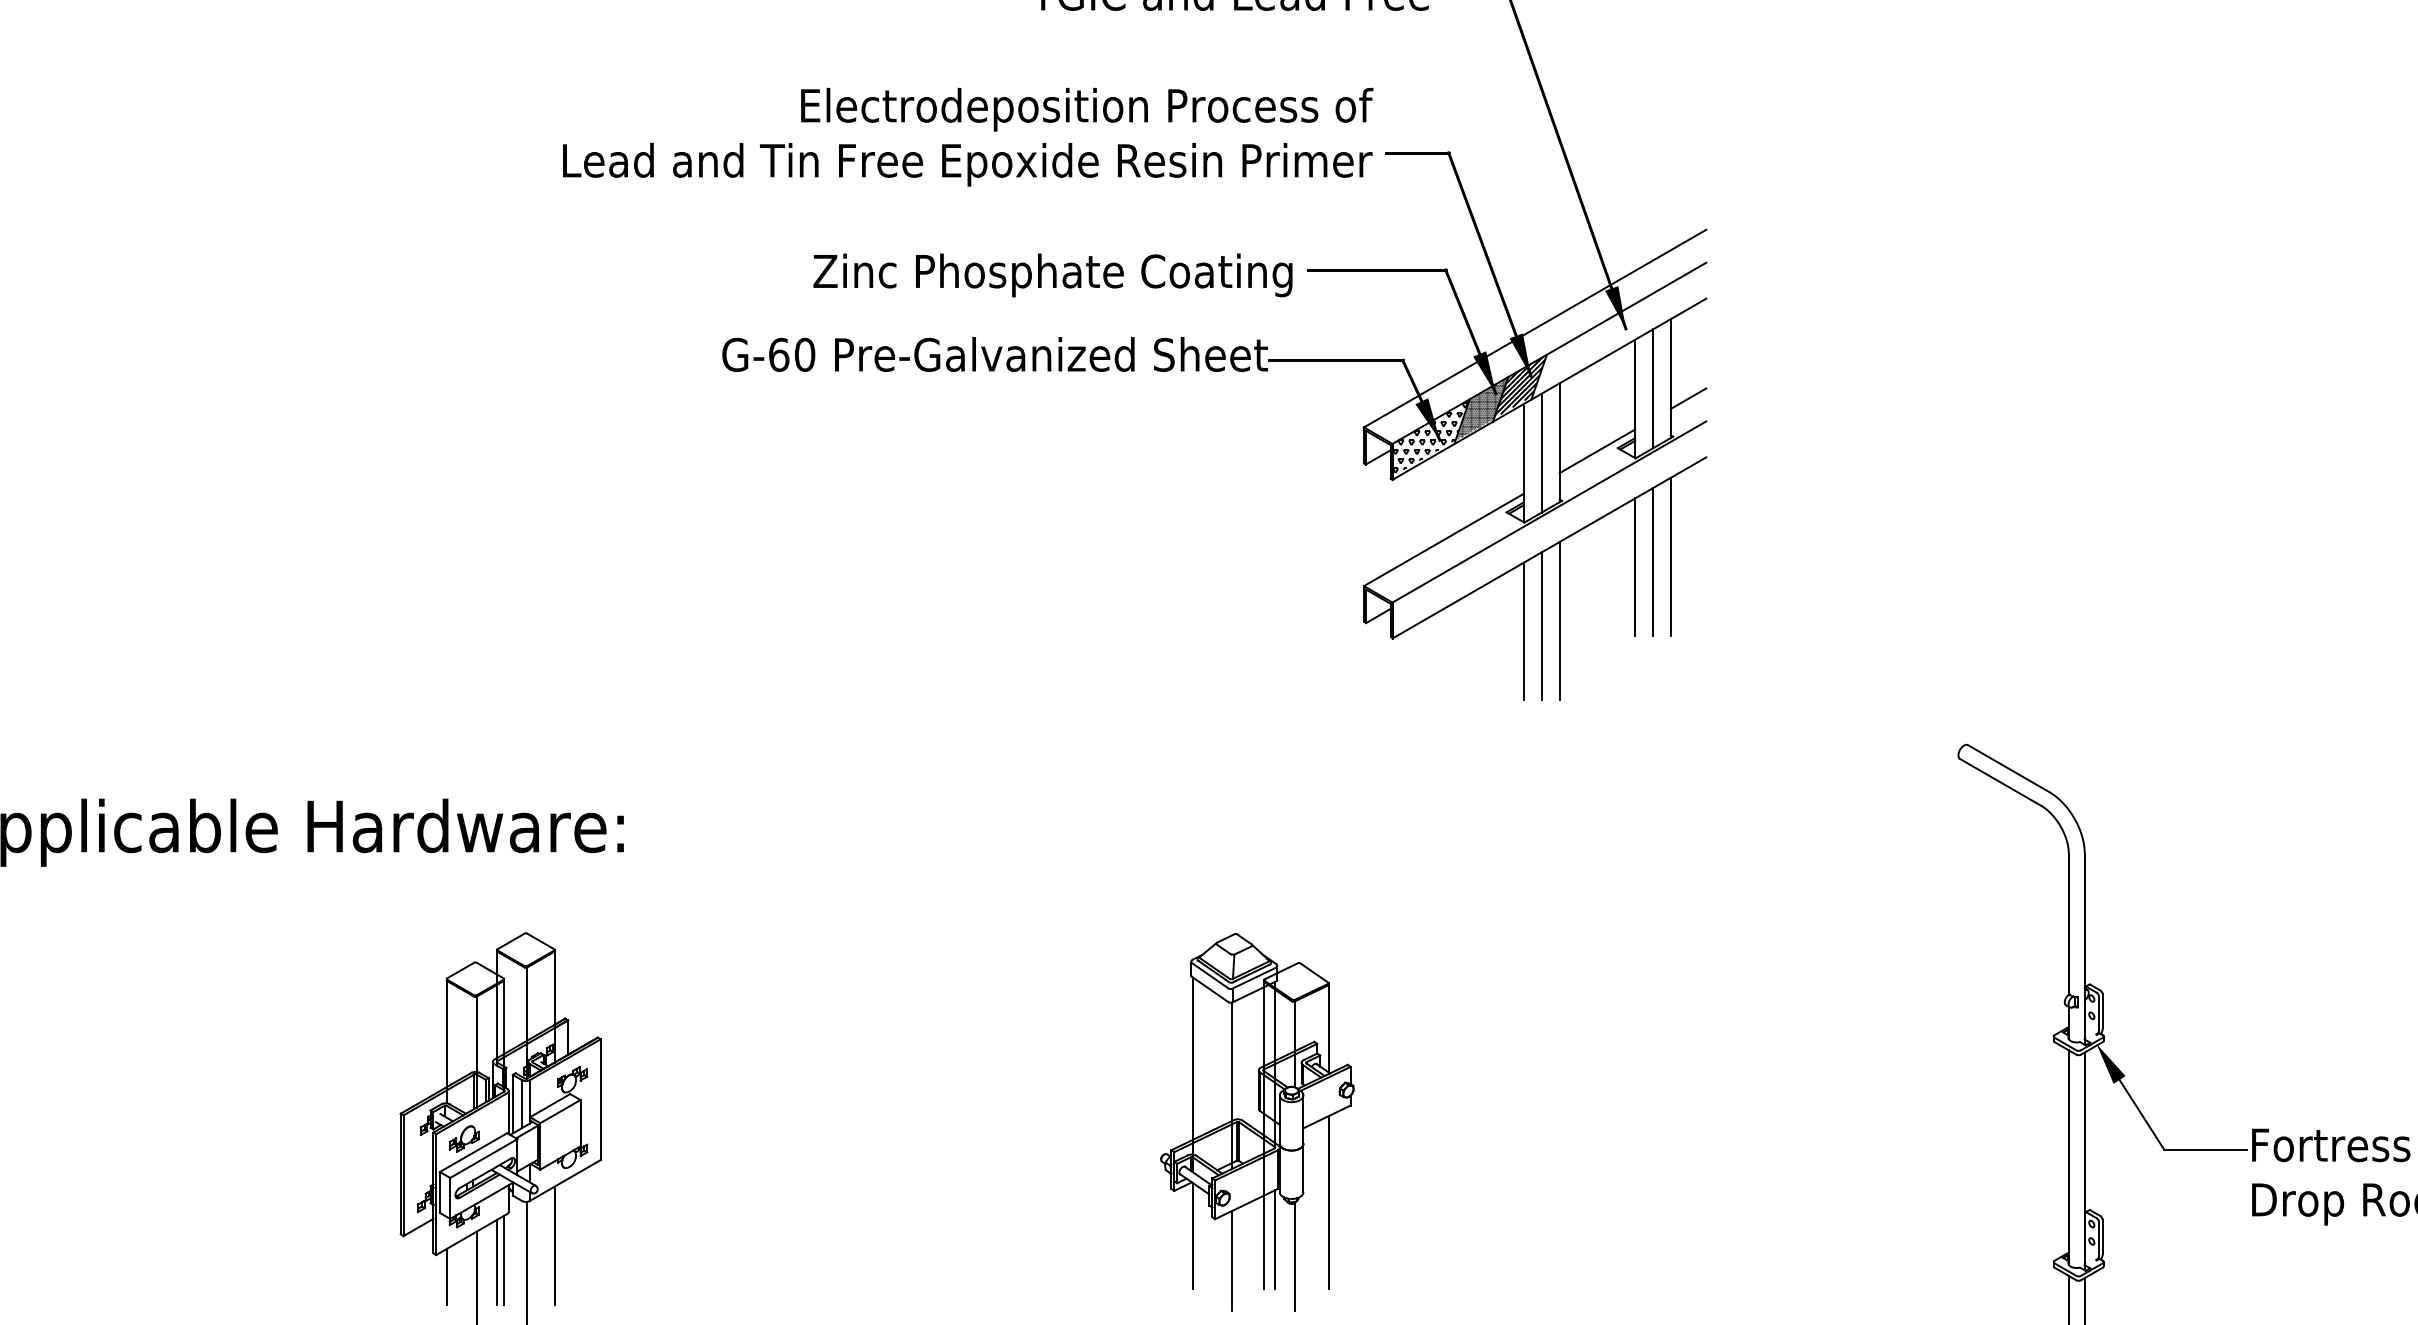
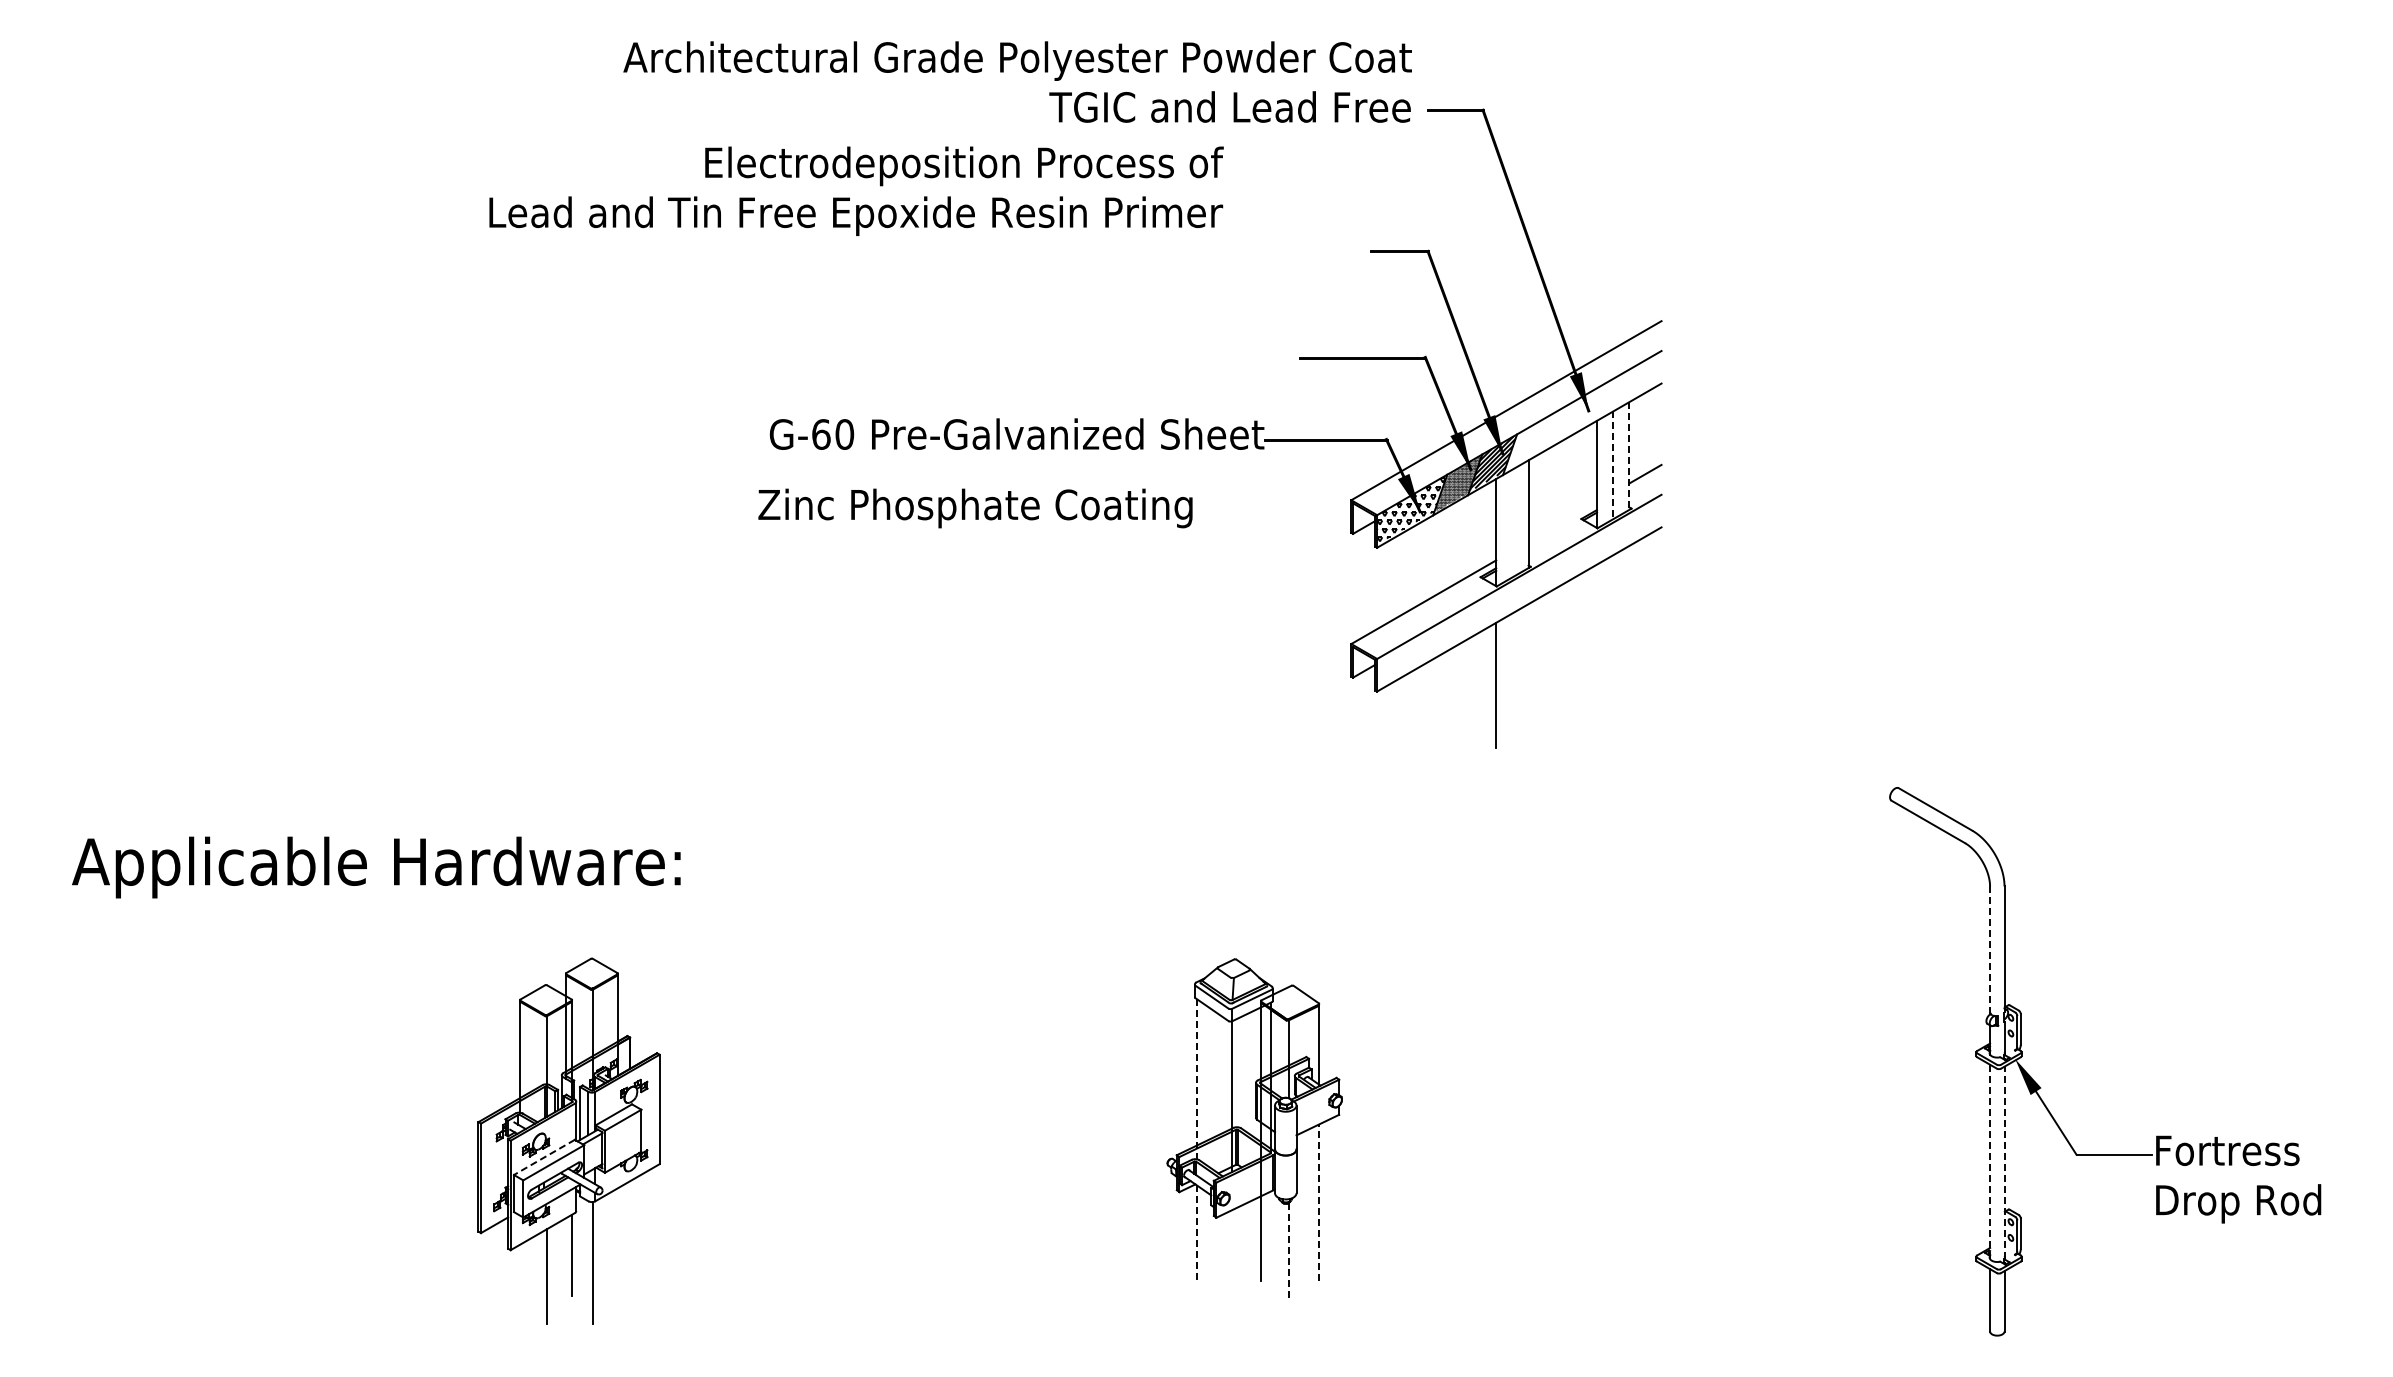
text: (968, 136) -> (856, 190), moved
text: (1052, 275) -> (975, 508), moved
line: (1670, 379) -> (1629, 456), solid -> dashed
line: (1653, 389) -> (1613, 465), solid -> dashed
line: (1597, 450) -> (1562, 521), removed
line: (1541, 453) -> (1512, 523), removed
line: (1670, 556) -> (1629, 617), removed
line: (1653, 562) -> (1613, 622), removed
line: (1635, 566) -> (1597, 626), removed
line: (1559, 620) -> (1528, 675), removed
line: (1541, 626) -> (1512, 680), removed
line: (2069, 923) -> (1990, 949), solid -> dashed
line: (1193, 1066) -> (1196, 1079), solid -> dashed
line: (473, 1152) -> (544, 1157), solid -> dashed
line: (2069, 1158) -> (1990, 1162), solid -> dashed
line: (2084, 1158) -> (2004, 1162), solid -> dashed
line: (1328, 1202) -> (1319, 1202), solid -> dashed
line: (1193, 1236) -> (1196, 1233), solid -> dashed
line: (1275, 1239) -> (1271, 1236), removed
line: (554, 1245) -> (617, 1241), removed
line: (1294, 1257) -> (1288, 1252), solid -> dashed
line: (1231, 1260) -> (1231, 1255), removed
line: (496, 1261) -> (565, 1256), removed
line: (447, 1276) -> (520, 1269), removed

